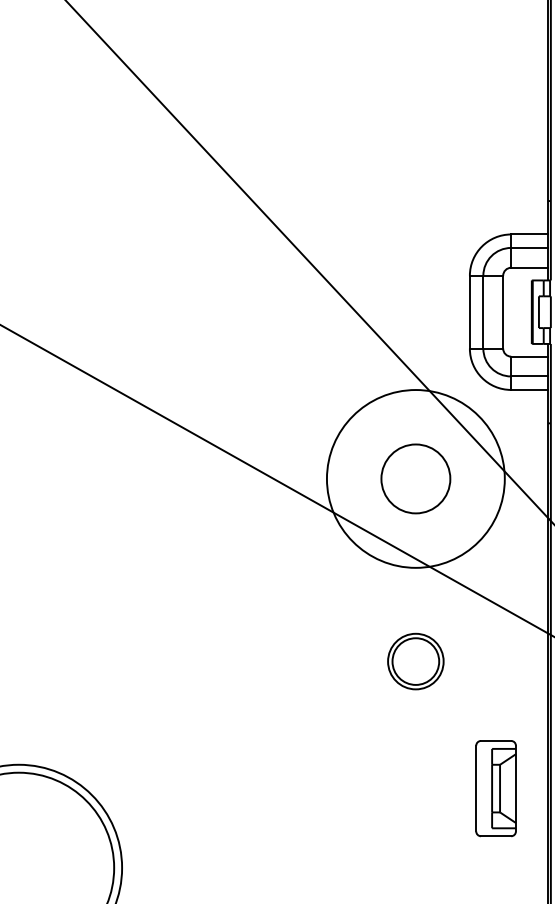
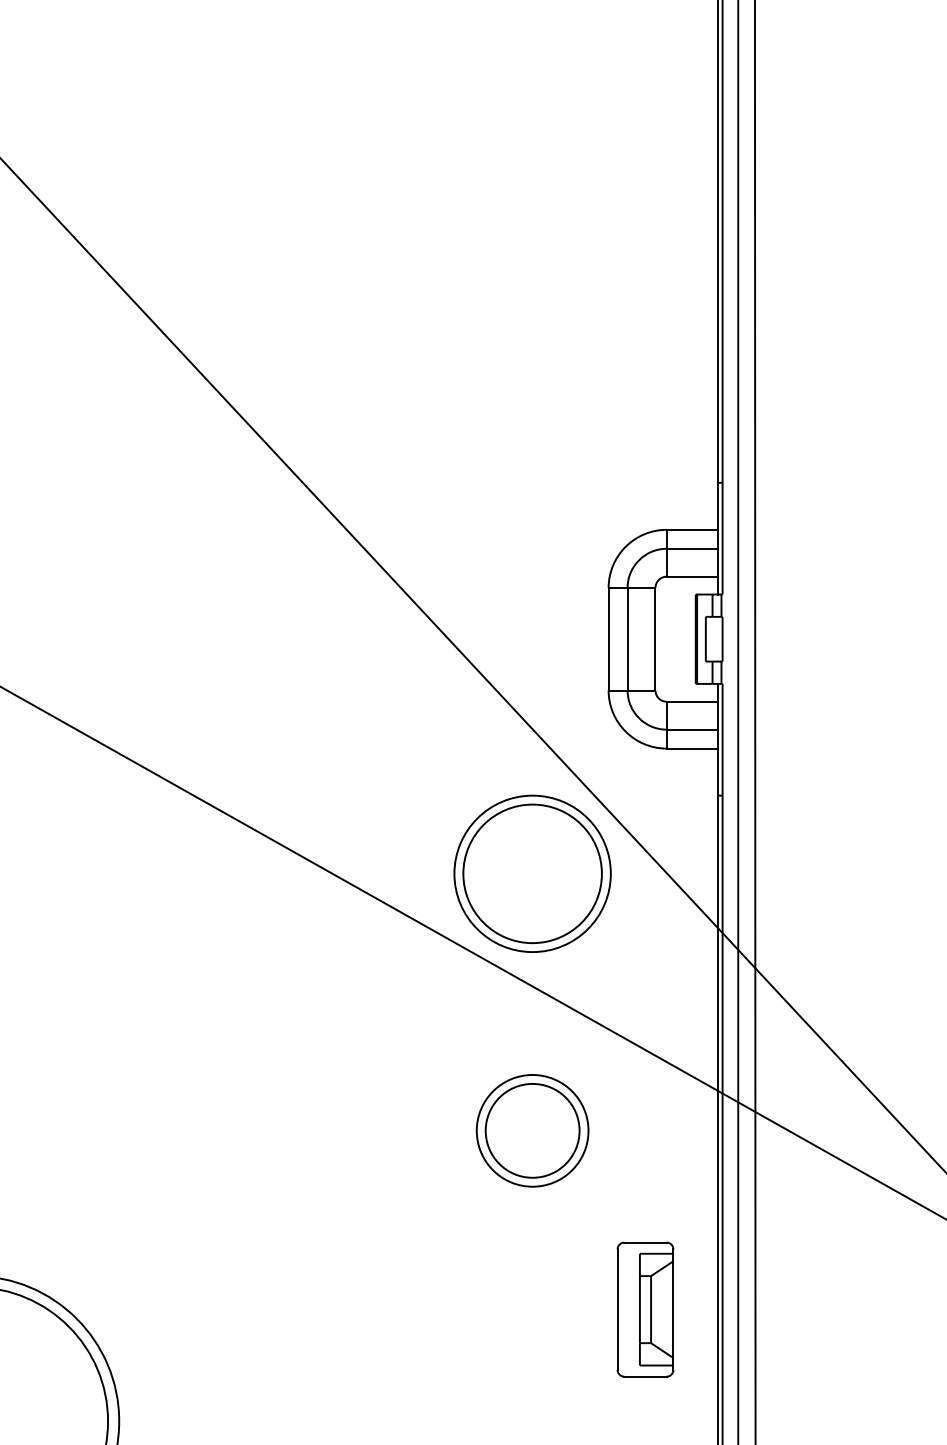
circle: (415, 478) -> (532, 873), size x0.62
circle: (415, 478) -> (532, 873), size x1.43
part: (415, 661) -> (532, 1130), size x1.43

